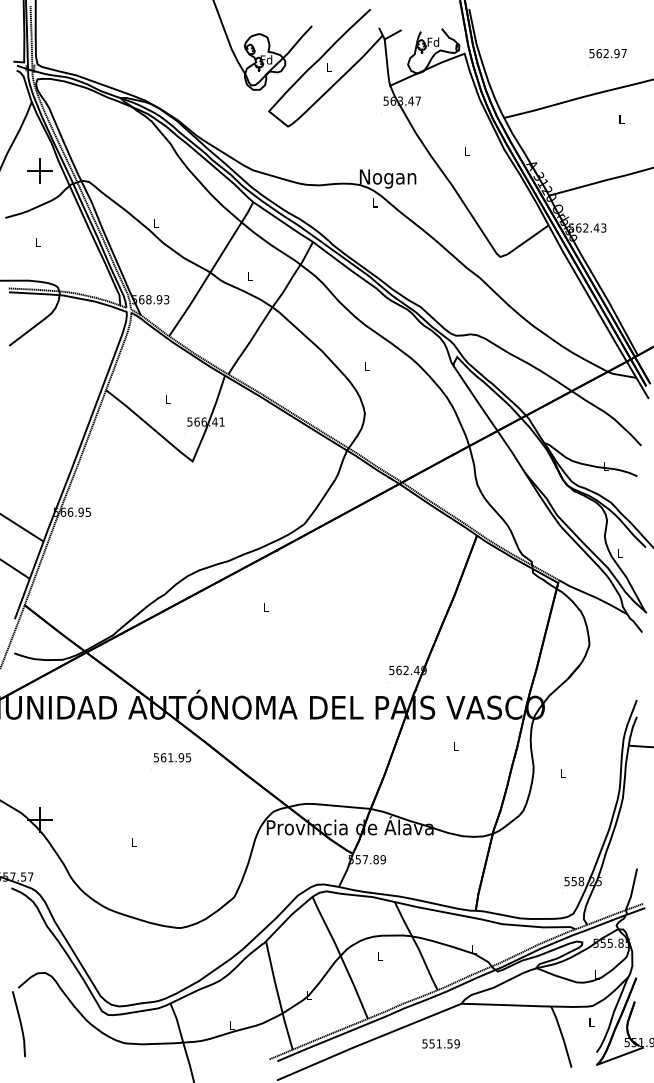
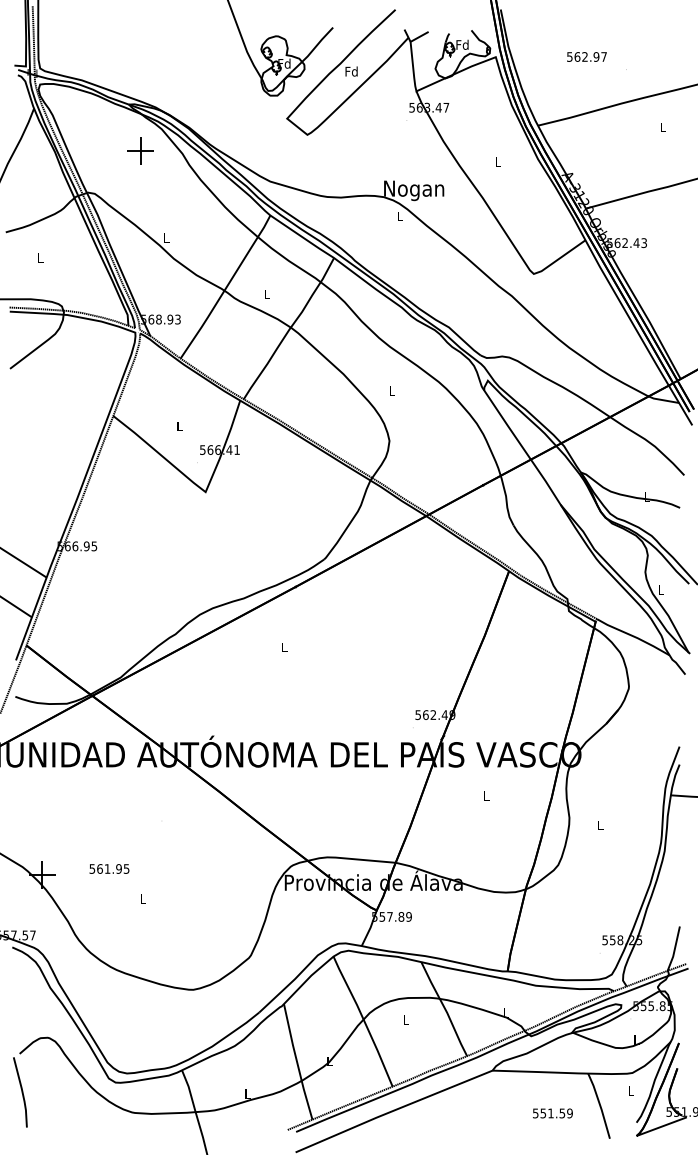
text: (607, 53) -> (586, 56), moved
text: (329, 66) -> (351, 70), L -> Fd
part: (39, 170) -> (140, 150), moved
text: (172, 757) -> (109, 868), moved
text: (440, 1043) -> (552, 1113), moved

